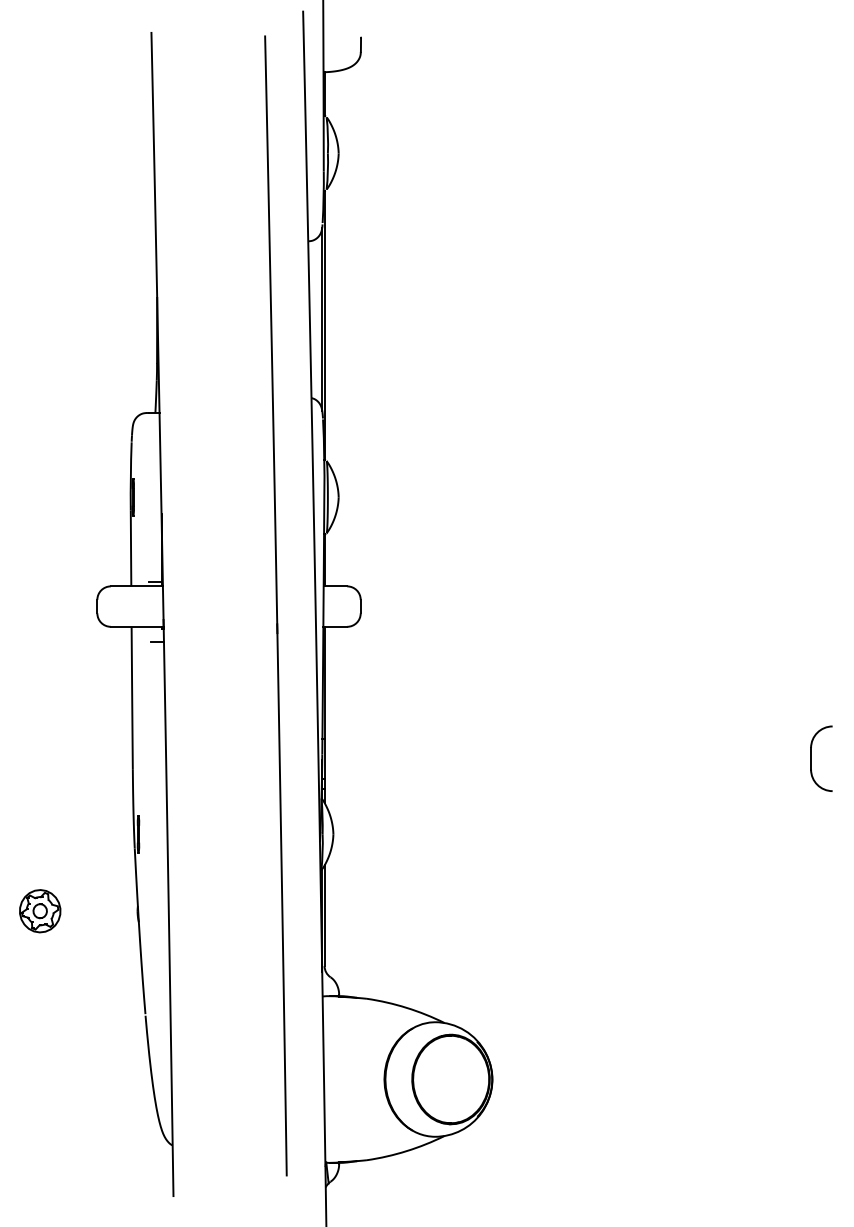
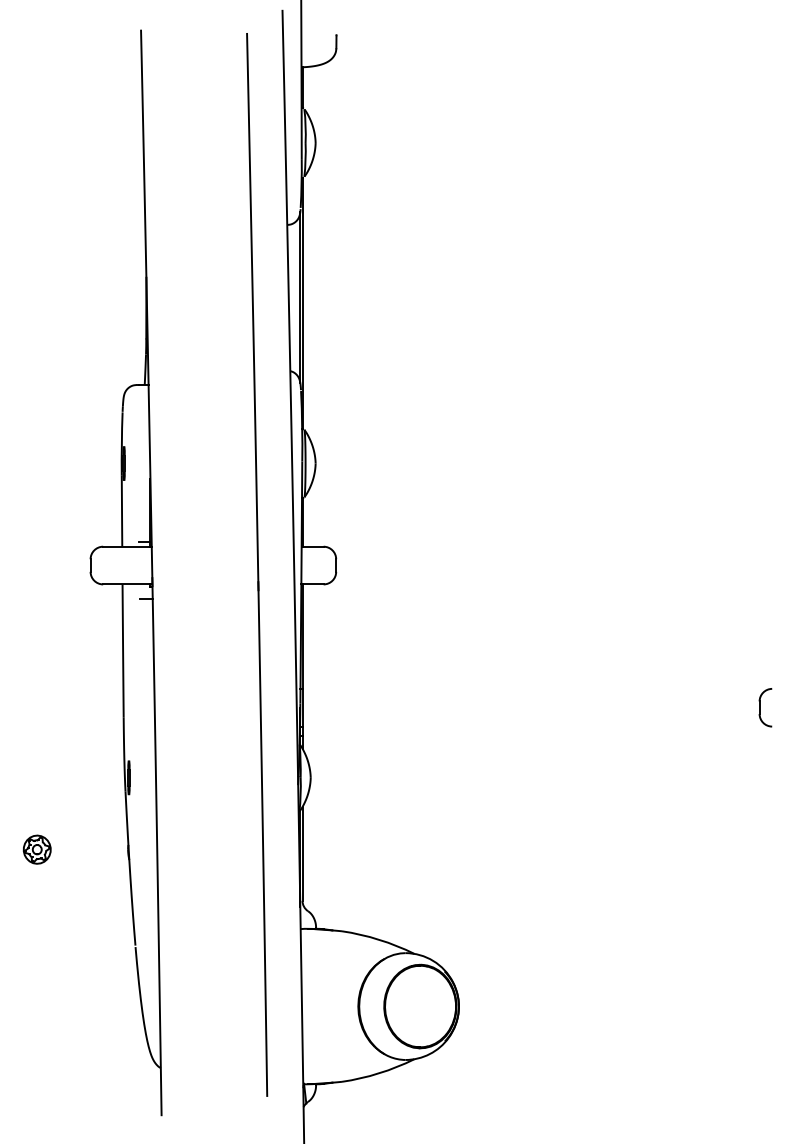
part: (820, 759) -> (764, 708), size x0.62
part: (39, 911) -> (36, 849), size x0.71

